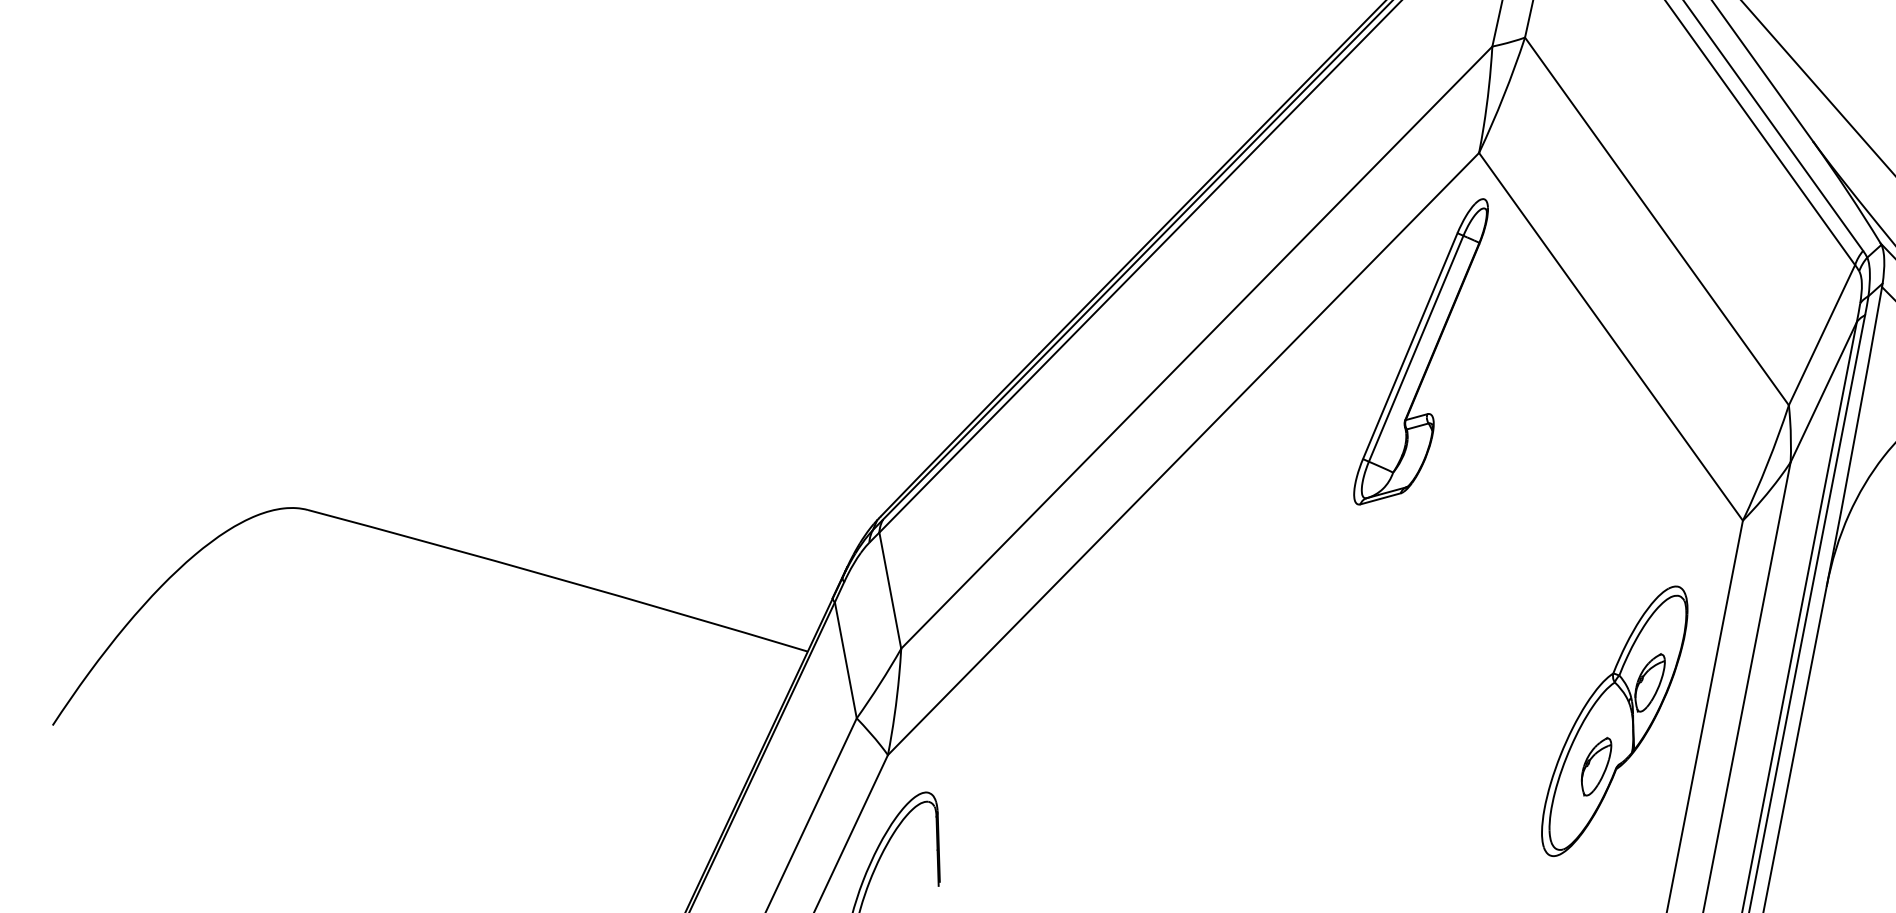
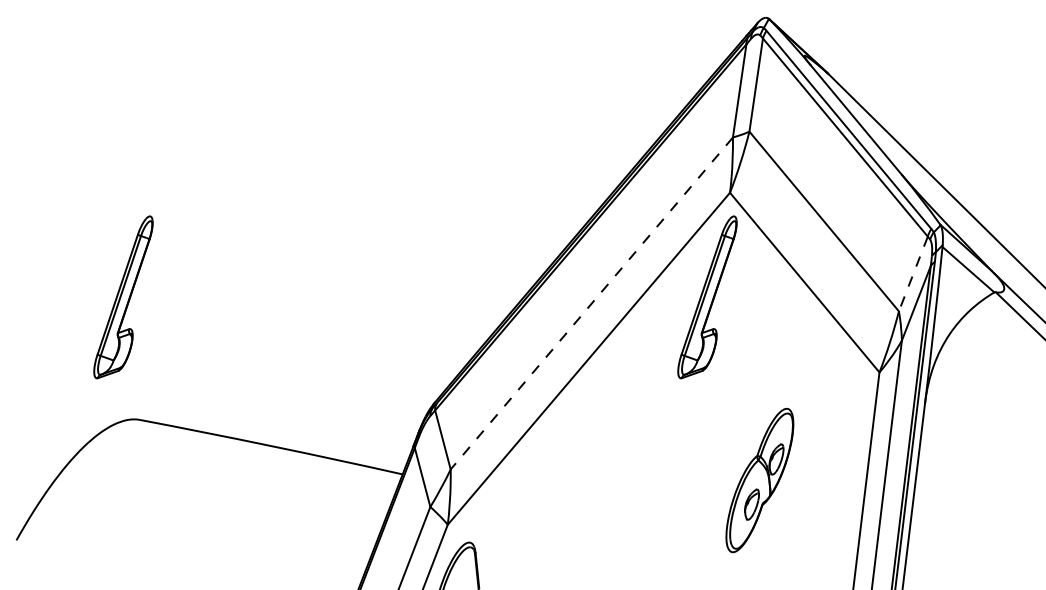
part: (292, 271) -> (123, 297), added
line: (1822, 336) -> (913, 274), solid -> dashed
line: (1196, 347) -> (591, 303), solid -> dashed
part: (1614, 721) -> (759, 480), moved

